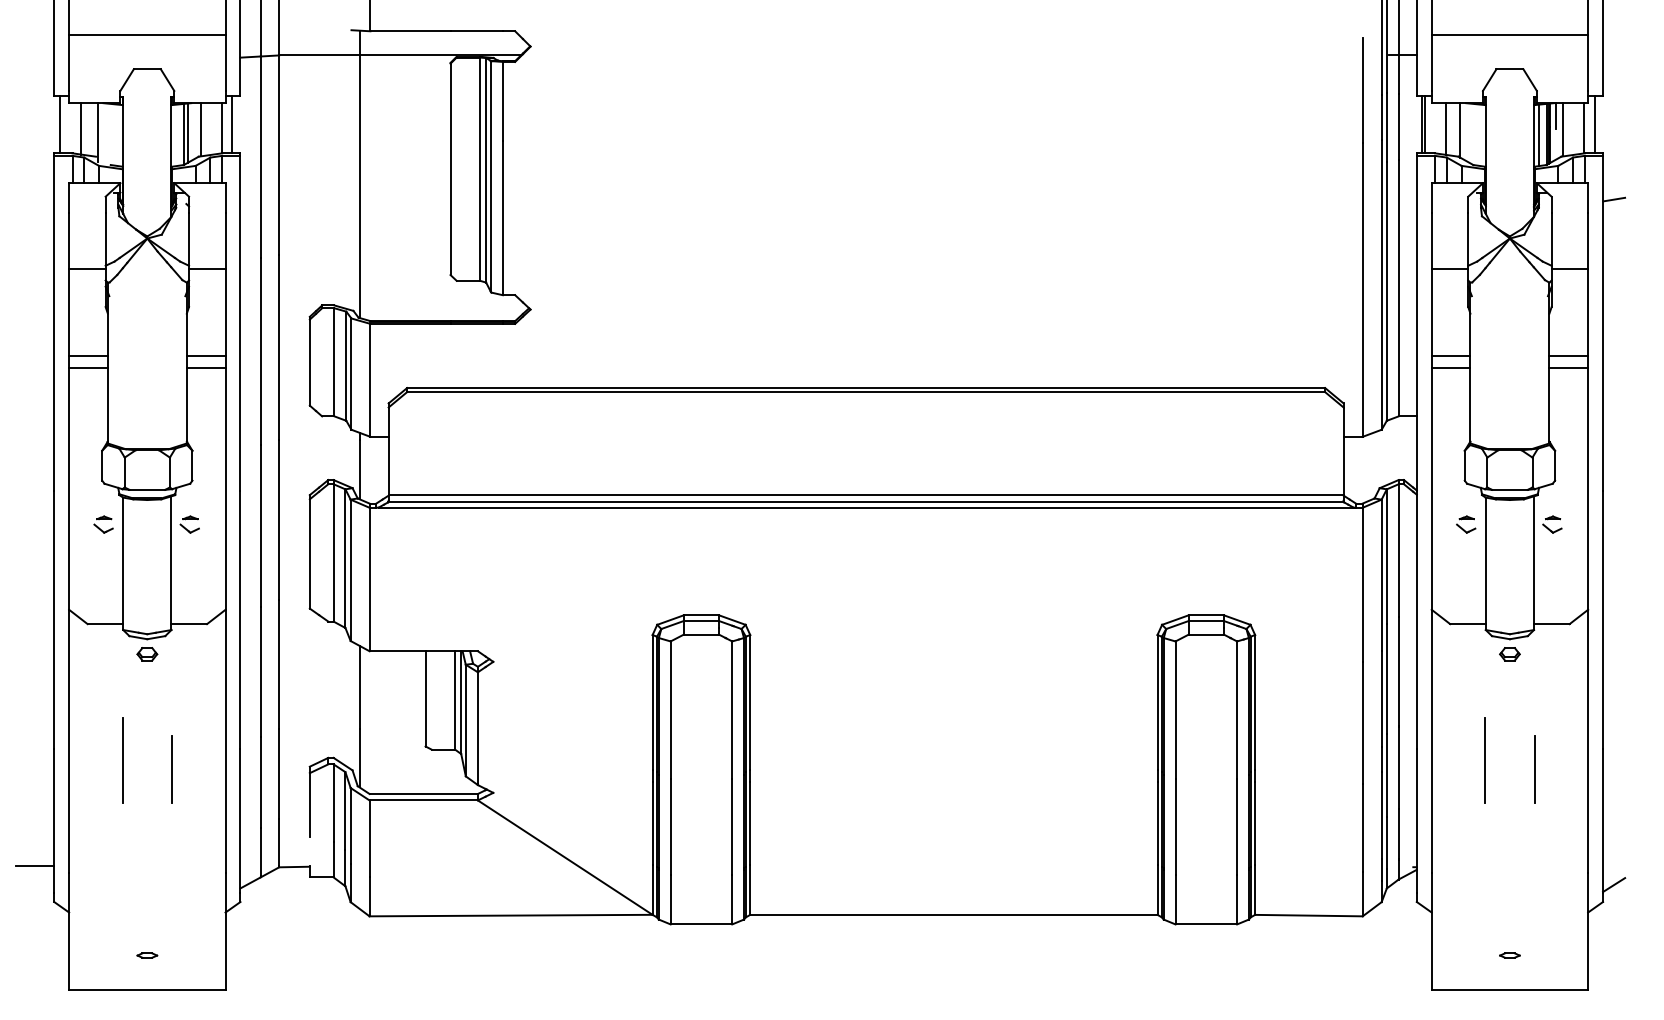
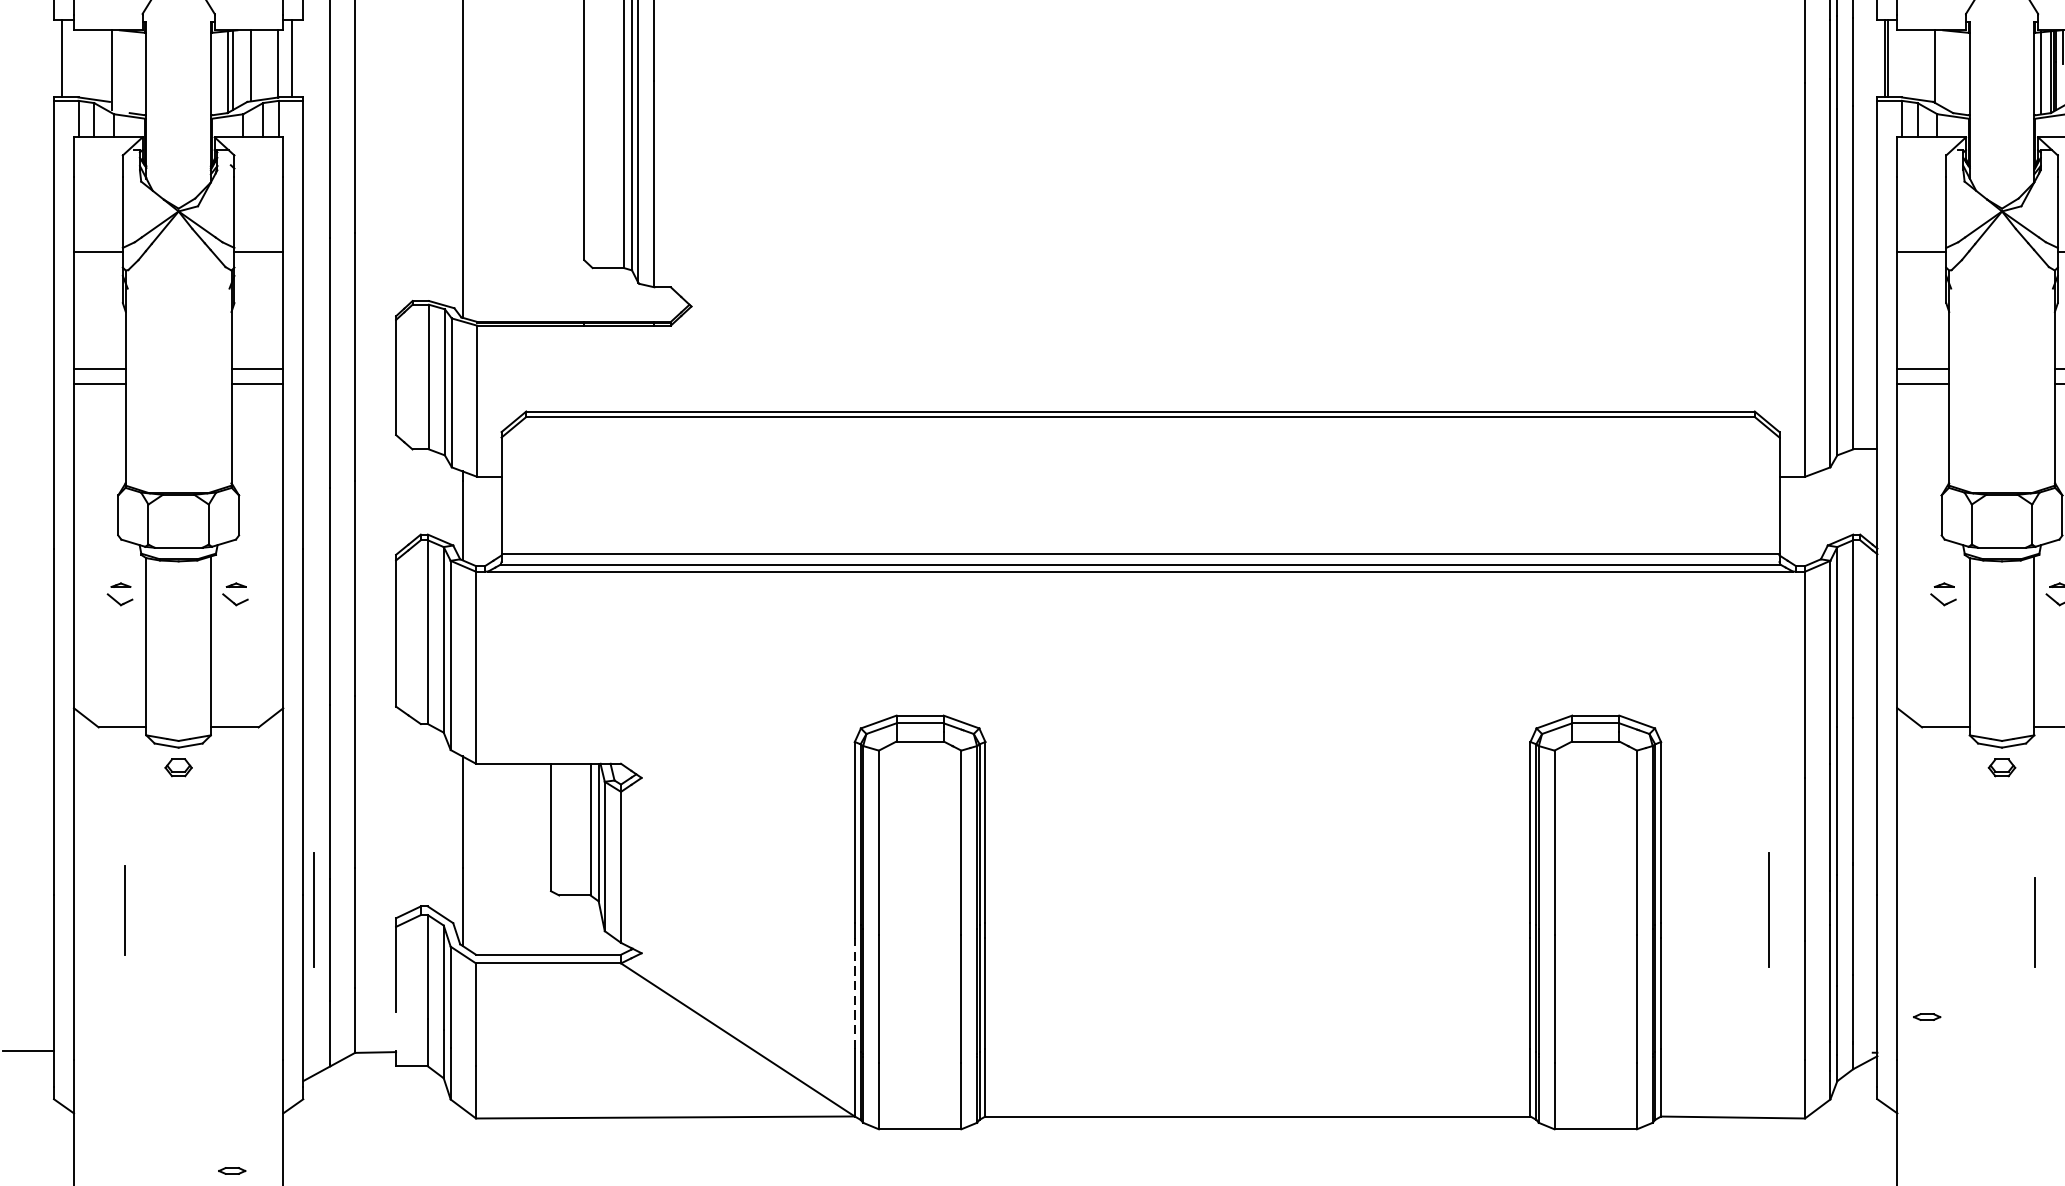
line: (81, 128) -> (90, 64), removed
line: (1445, 128) -> (1915, 64), removed
line: (122, 760) -> (314, 909), moved
line: (1484, 760) -> (1768, 909), moved
line: (171, 769) -> (123, 909), moved
line: (652, 822) -> (854, 992), solid -> dashed
part: (147, 955) -> (232, 1170), moved
part: (1509, 955) -> (1926, 1016), moved

